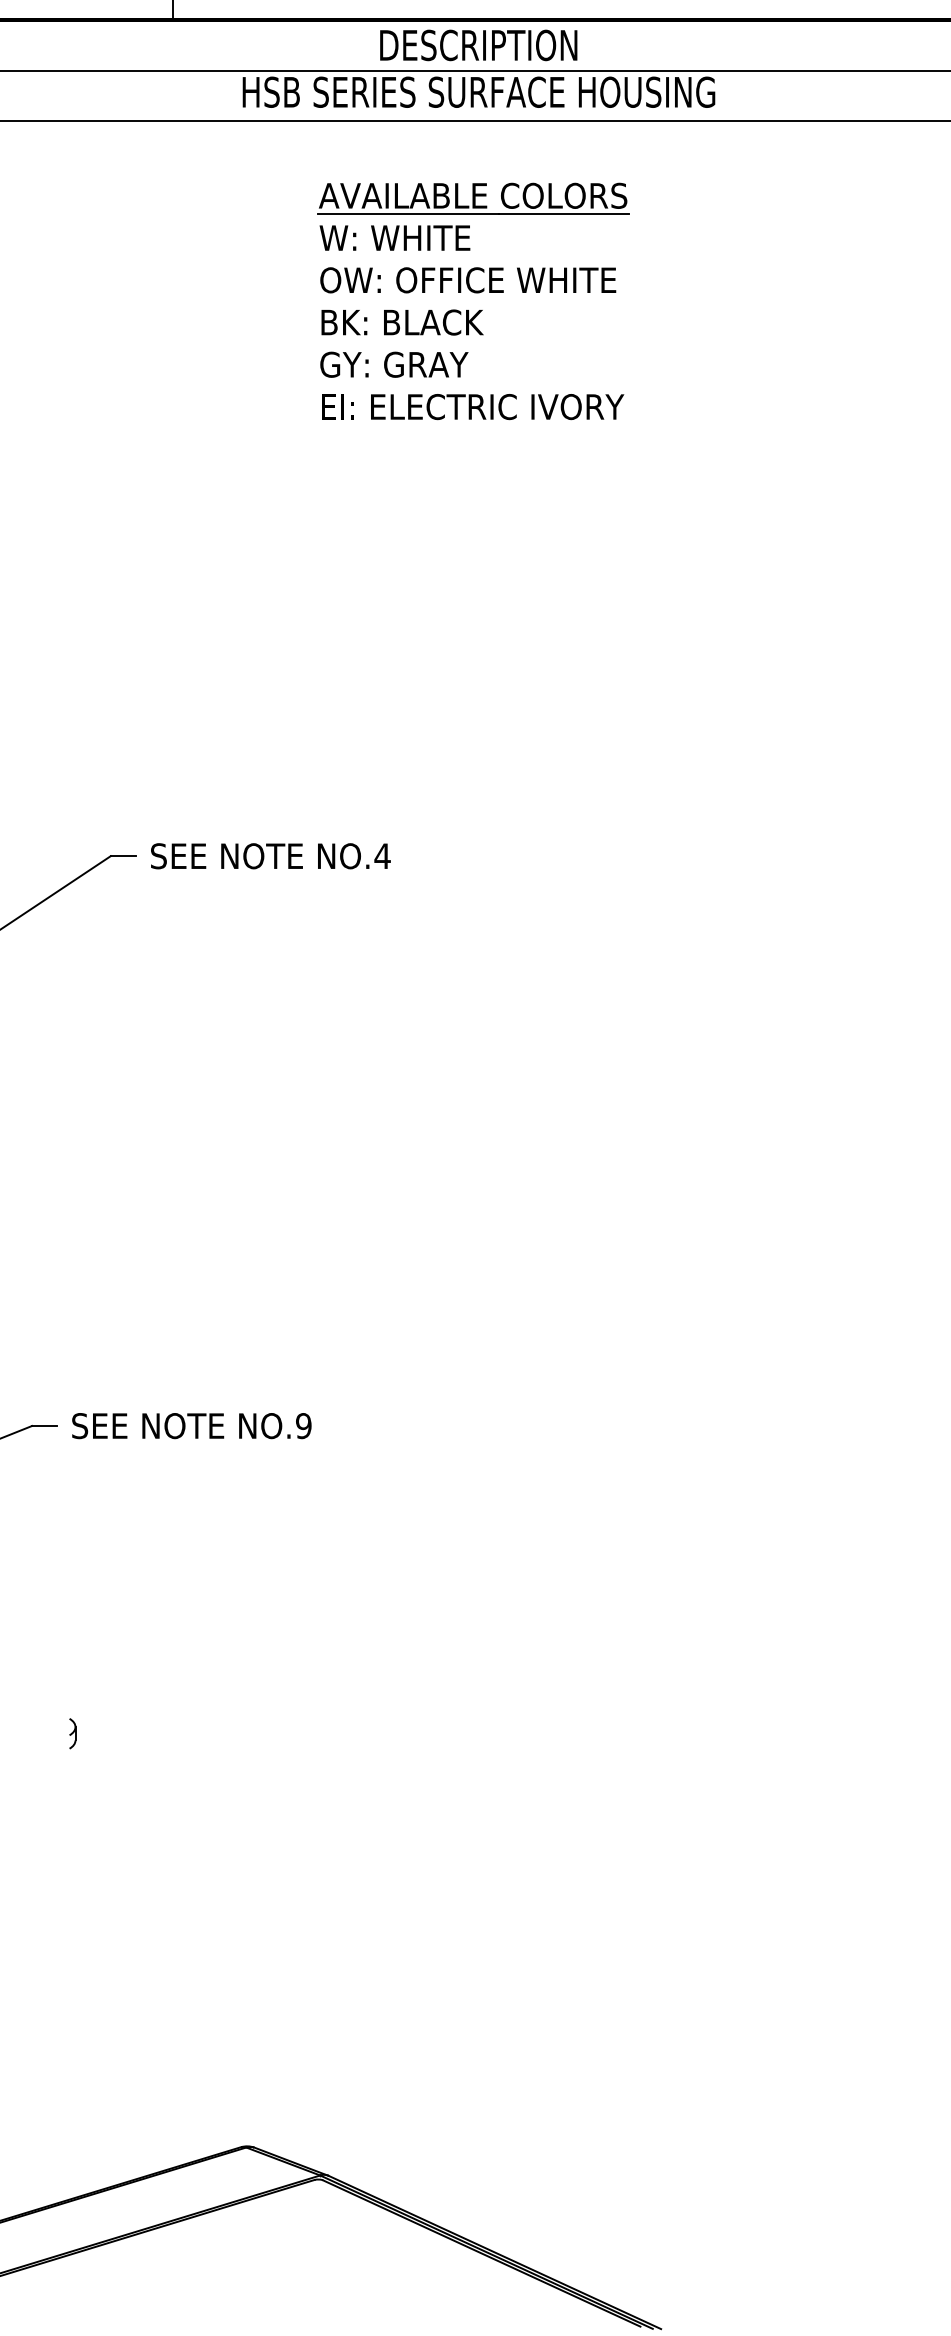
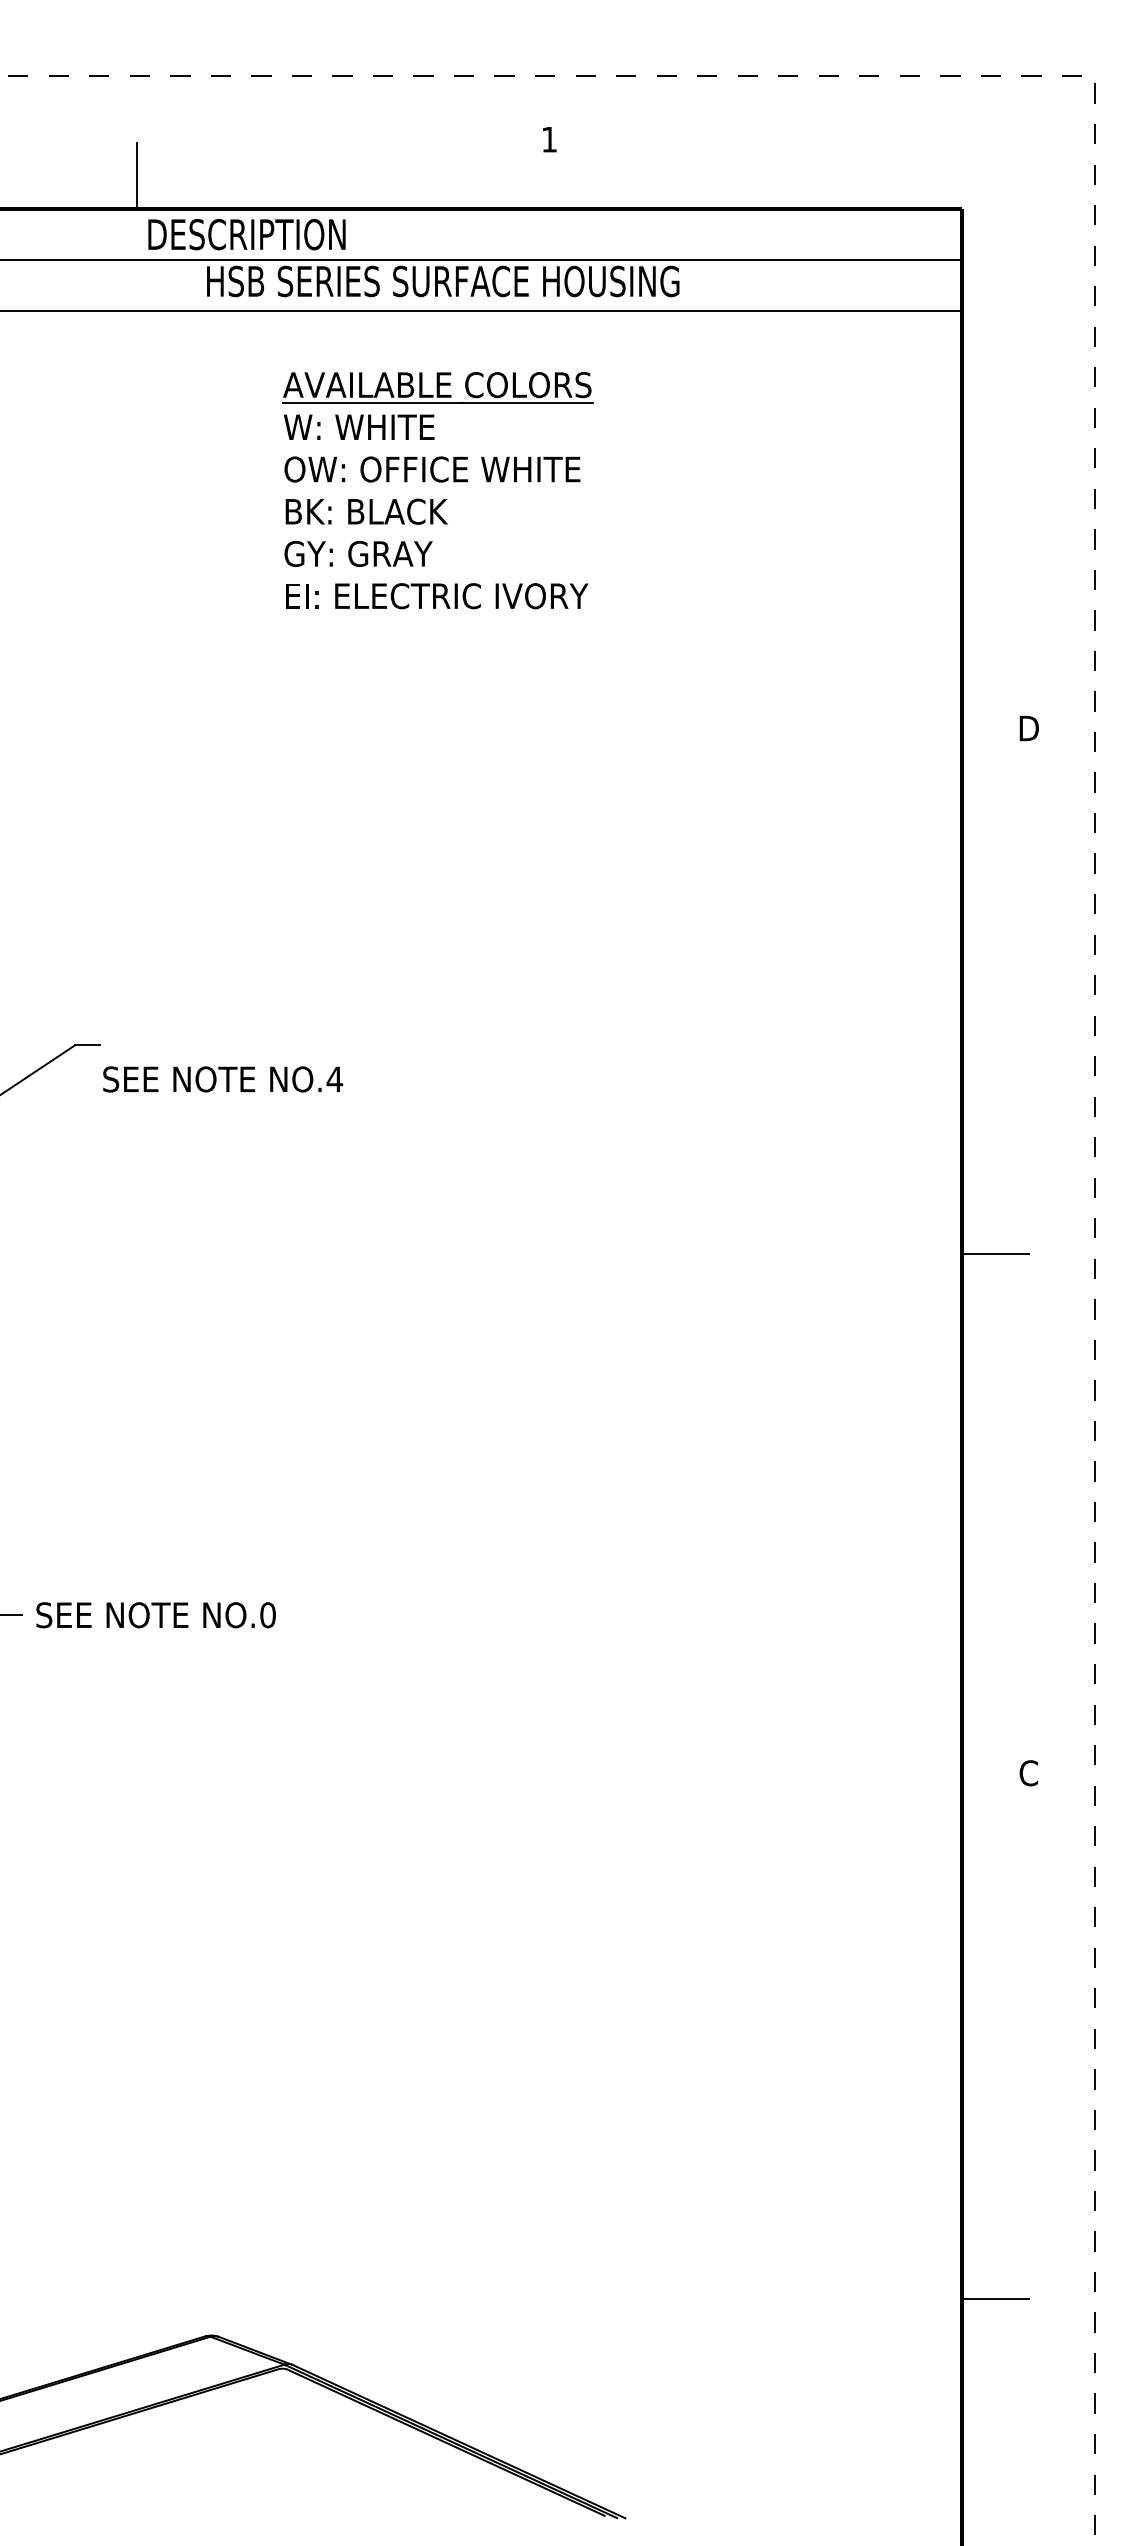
text: (478, 45) -> (246, 234), moved
text: (271, 856) -> (223, 1079), moved
text: (303, 1426) -> (267, 1615), NO.9 -> NO.0
part: (72, 1733) -> (36, 1922), removed

